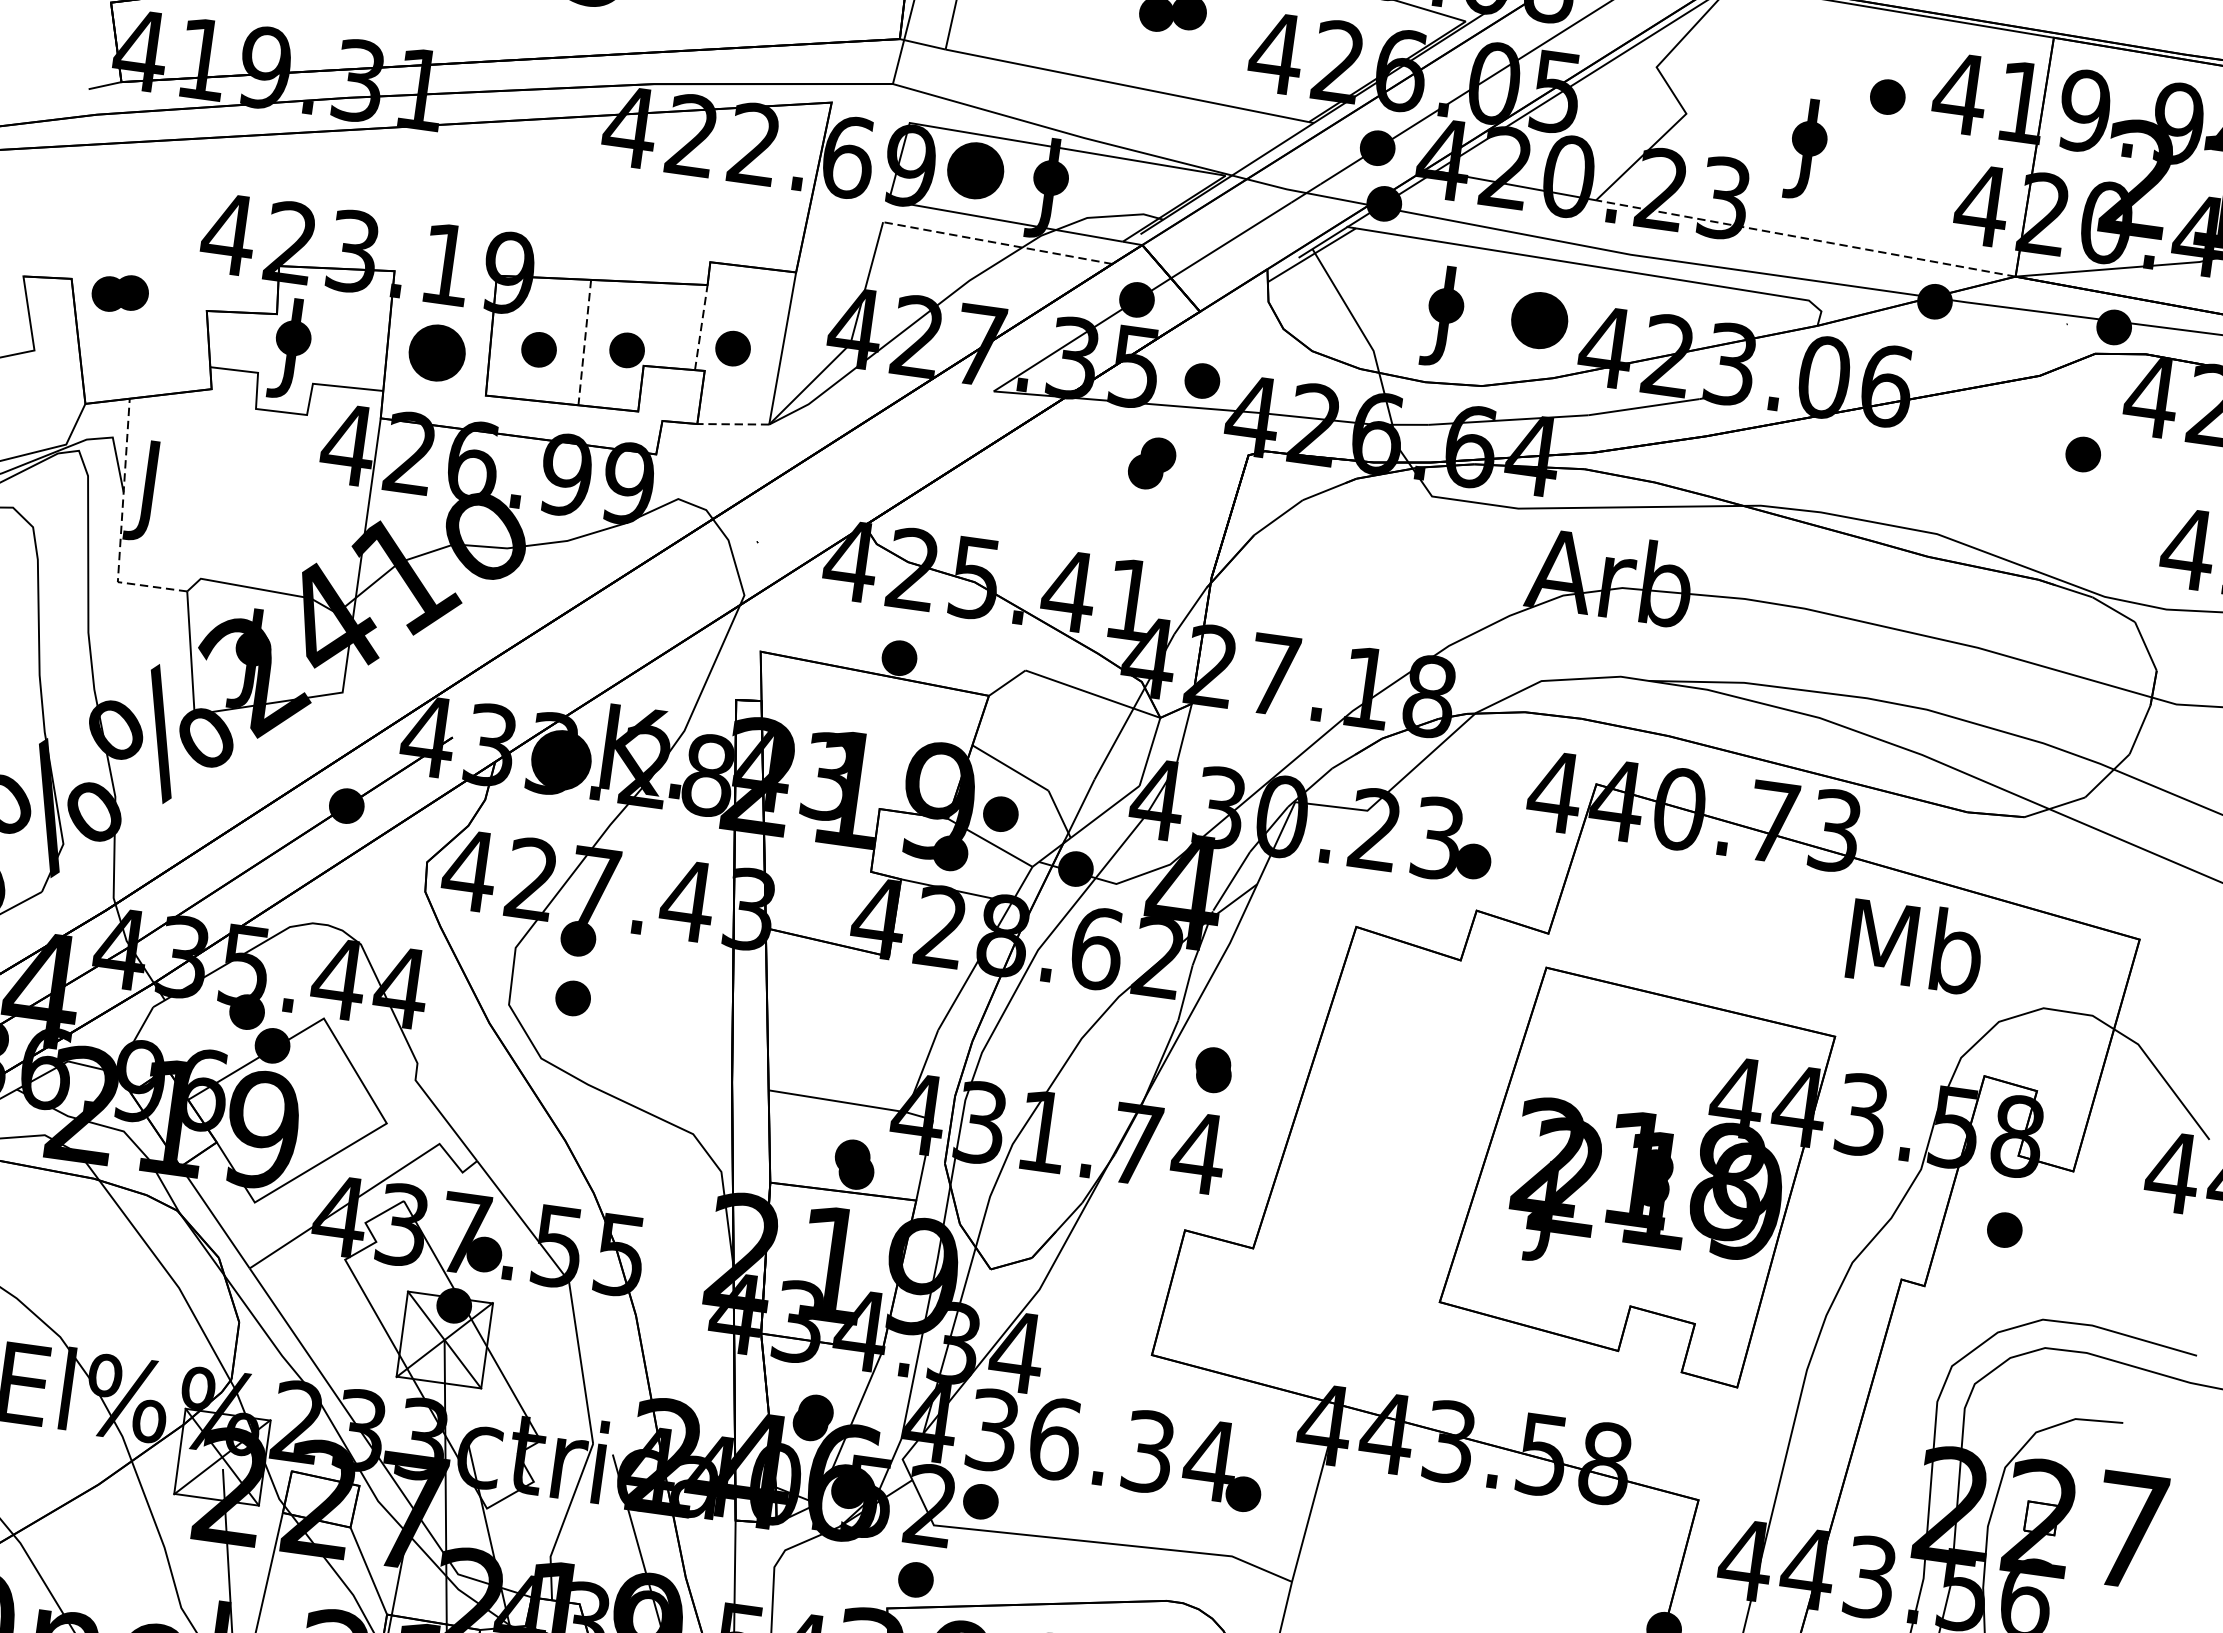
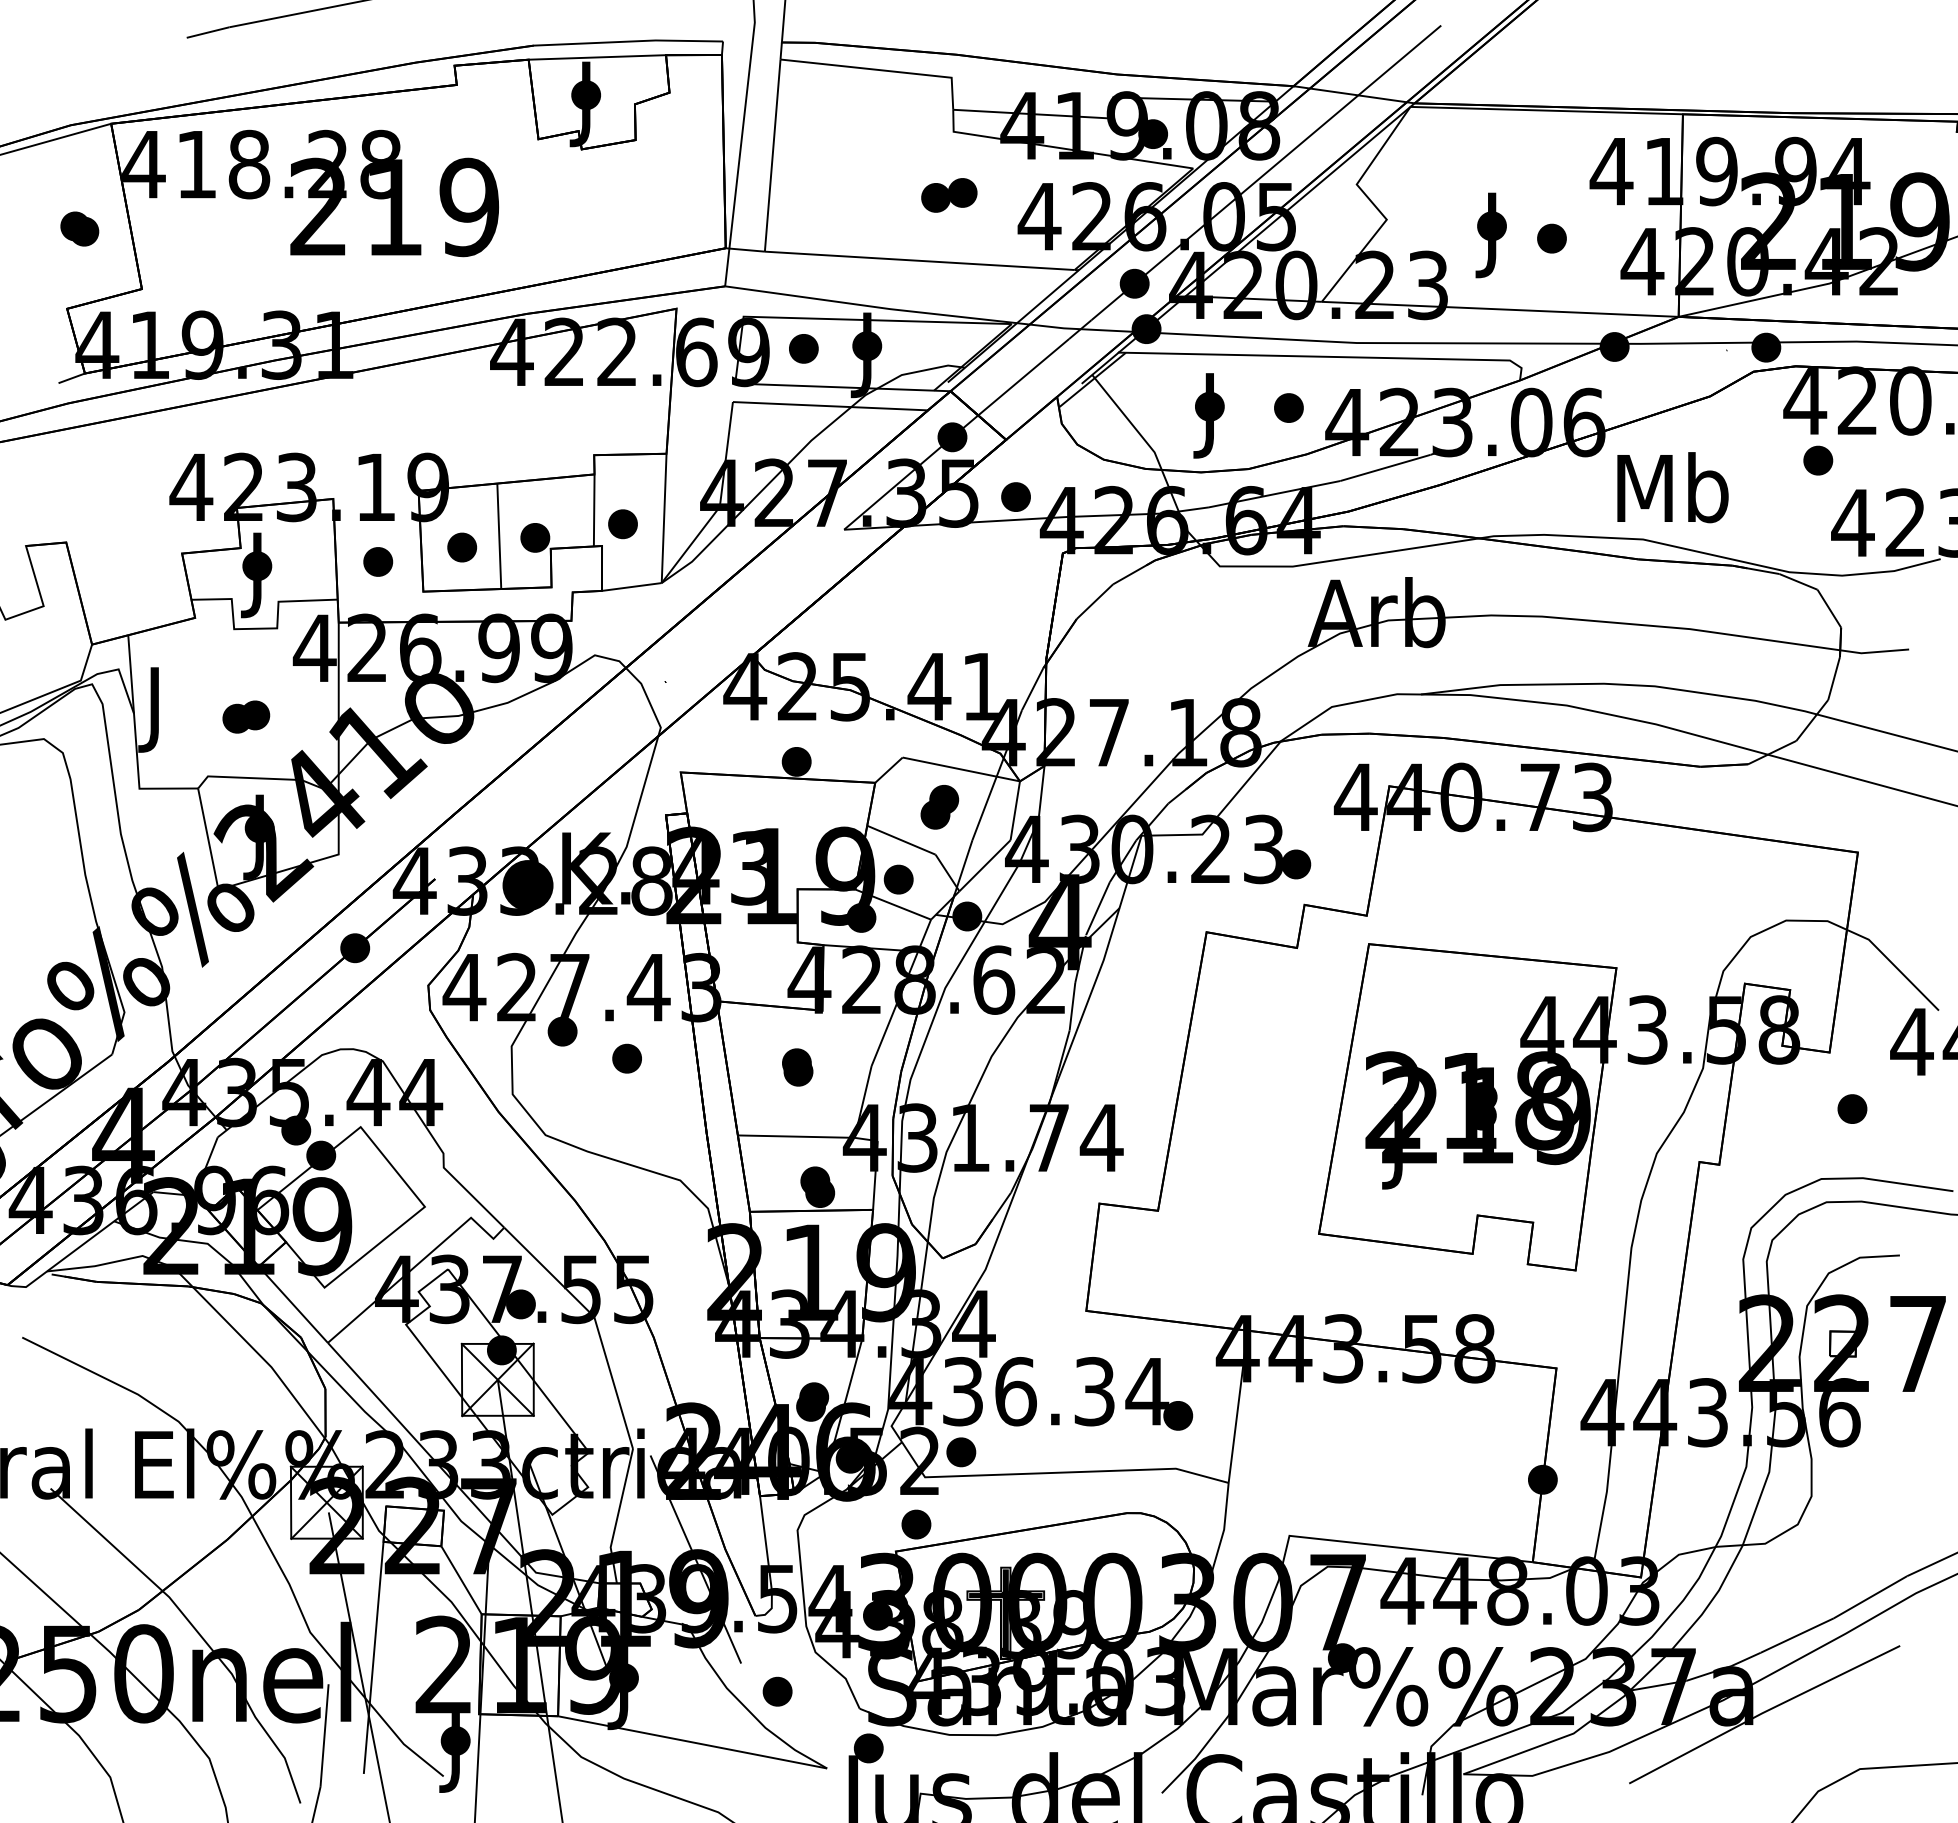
part: (1887, 96) -> (1551, 238), moved
part: (975, 170) -> (803, 348), size x0.62
line: (1806, 238) -> (1500, 309), dashed -> solid
line: (997, 243) -> (830, 406), dashed -> solid
part: (120, 292) -> (246, 716), moved
part: (1539, 319) -> (1288, 407), size x0.62
line: (701, 326) -> (594, 509), dashed -> solid
line: (585, 342) -> (499, 536), dashed -> solid
part: (437, 352) -> (378, 561), size x0.62
line: (732, 424) -> (631, 587), dashed -> solid
part: (2083, 454) -> (1818, 460), moved
part: (1151, 463) -> (939, 807), moved
line: (122, 525) -> (136, 741), dashed -> solid
text: (1915, 945) -> (1672, 487), moved
part: (572, 998) -> (626, 1058), moved
part: (1213, 1070) -> (797, 1067), moved
part: (2004, 1229) -> (1852, 1108), moved

